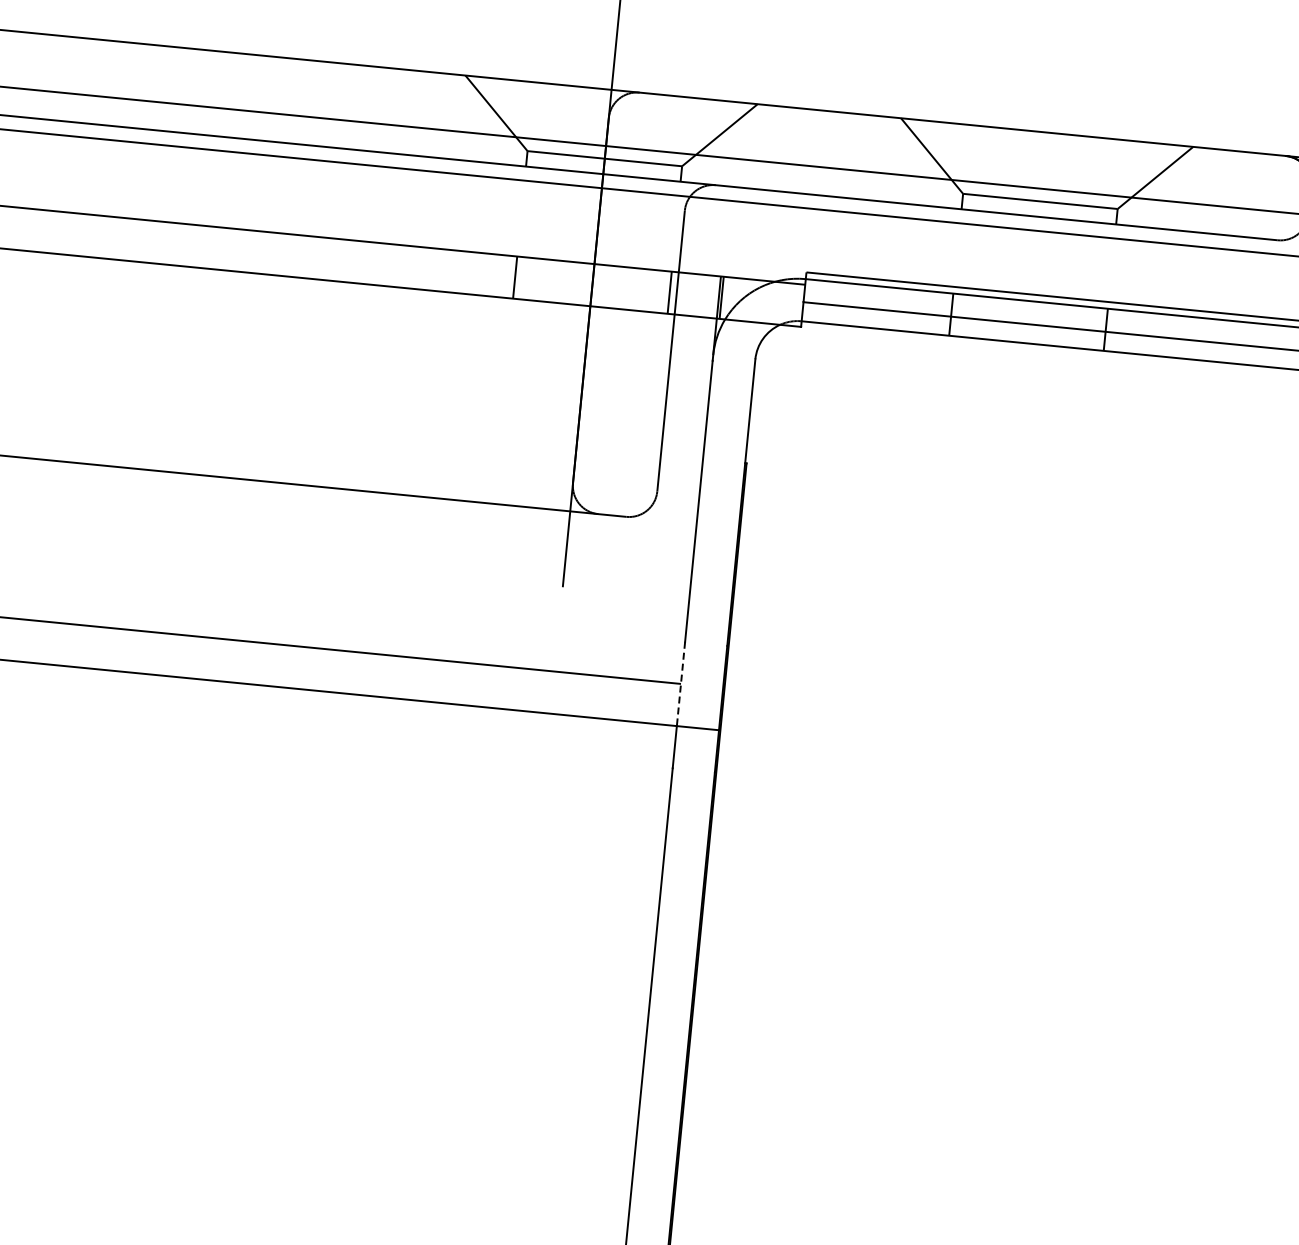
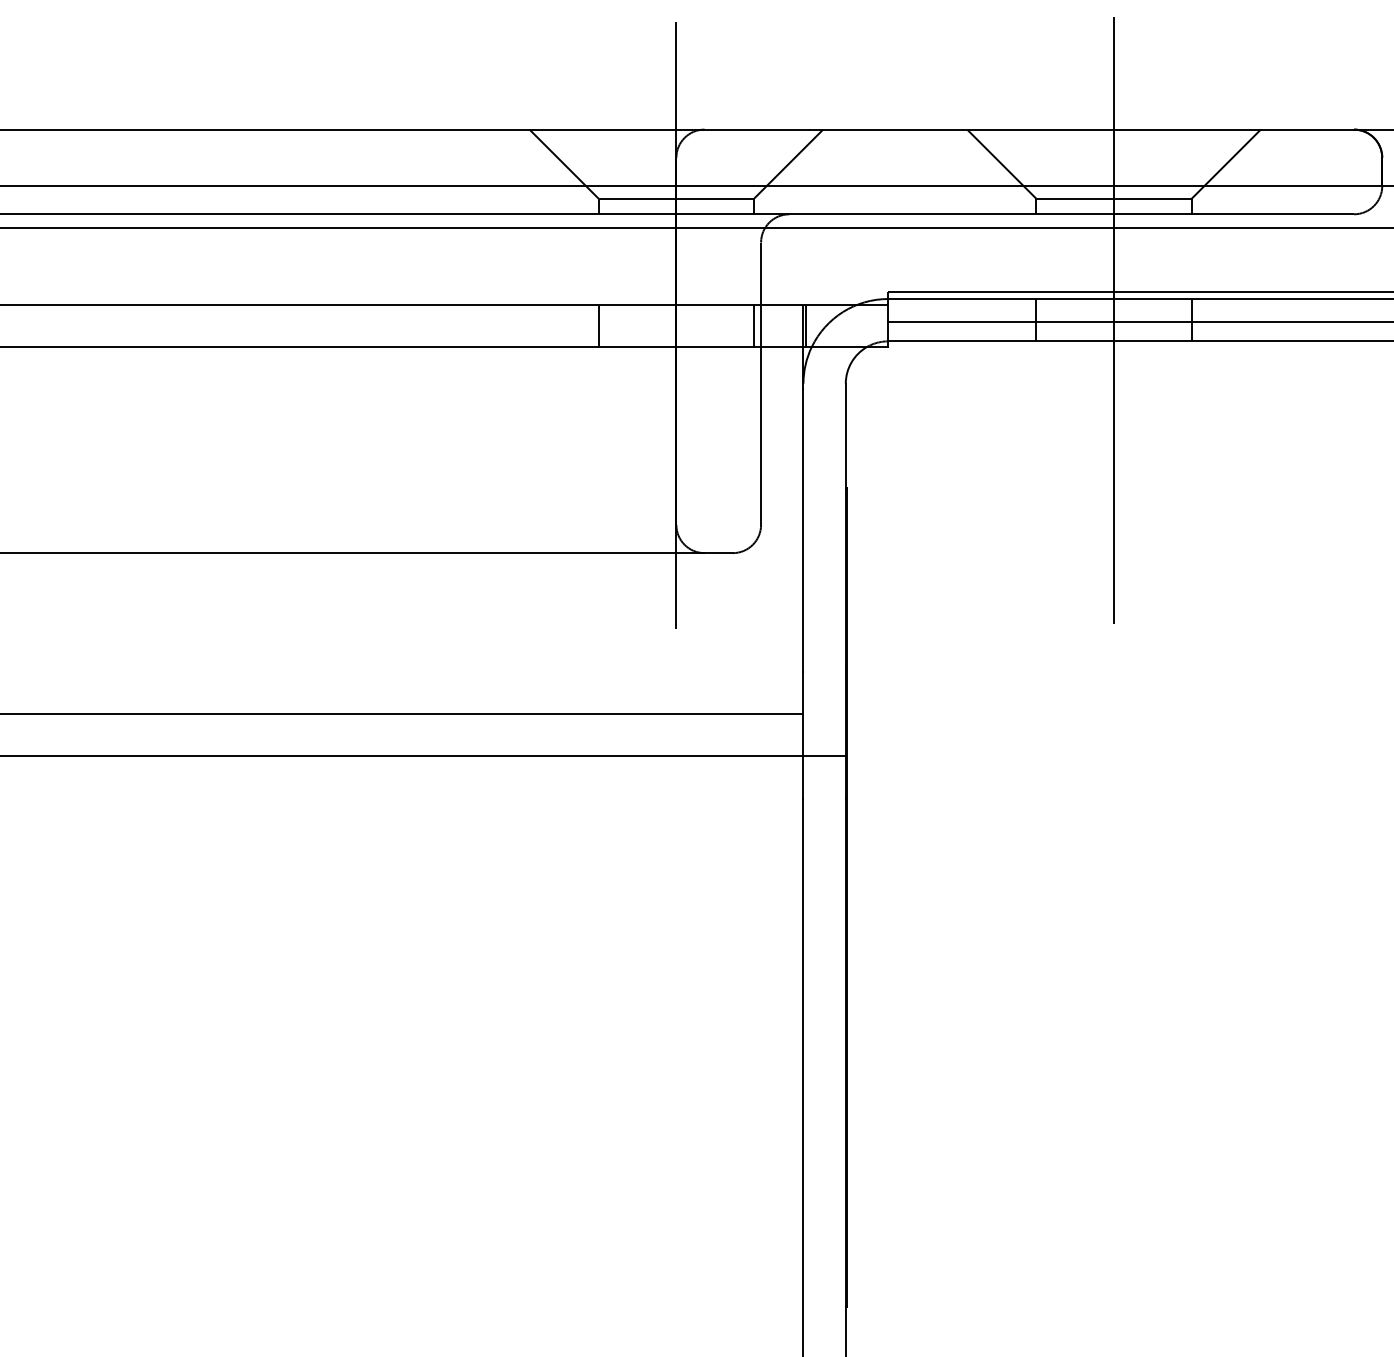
line: (1029, 321) -> (1114, 319), added
line: (681, 684) -> (803, 714), dashed -> solid

